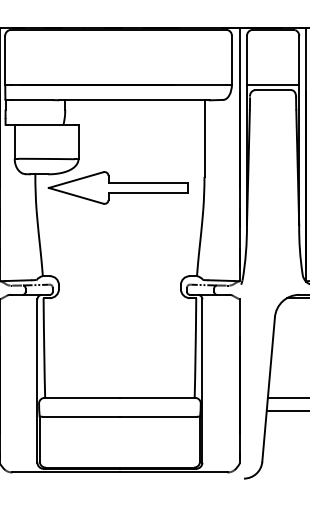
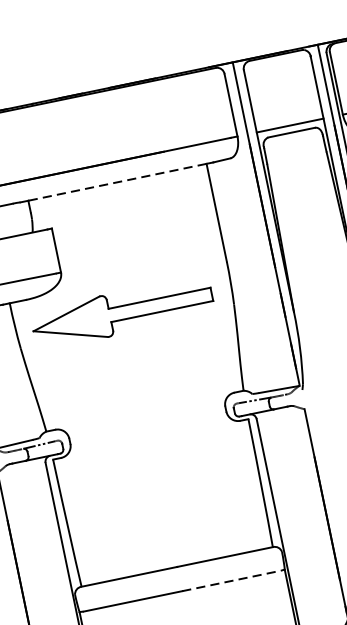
line: (134, 100) -> (117, 182), solid -> dashed
part: (117, 187) -> (121, 312), moved
line: (158, 416) -> (231, 580), solid -> dashed

